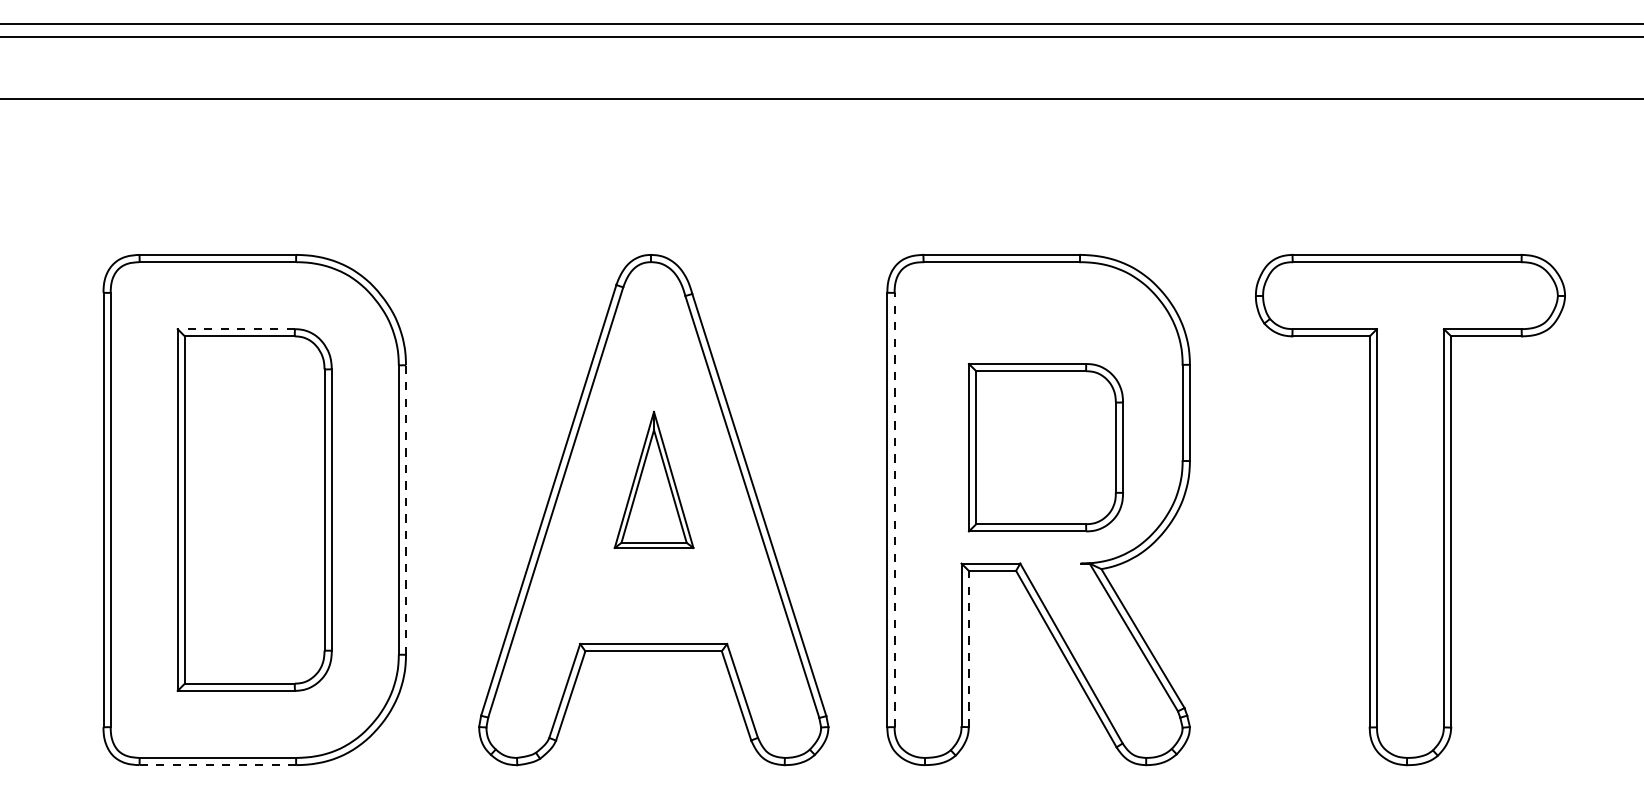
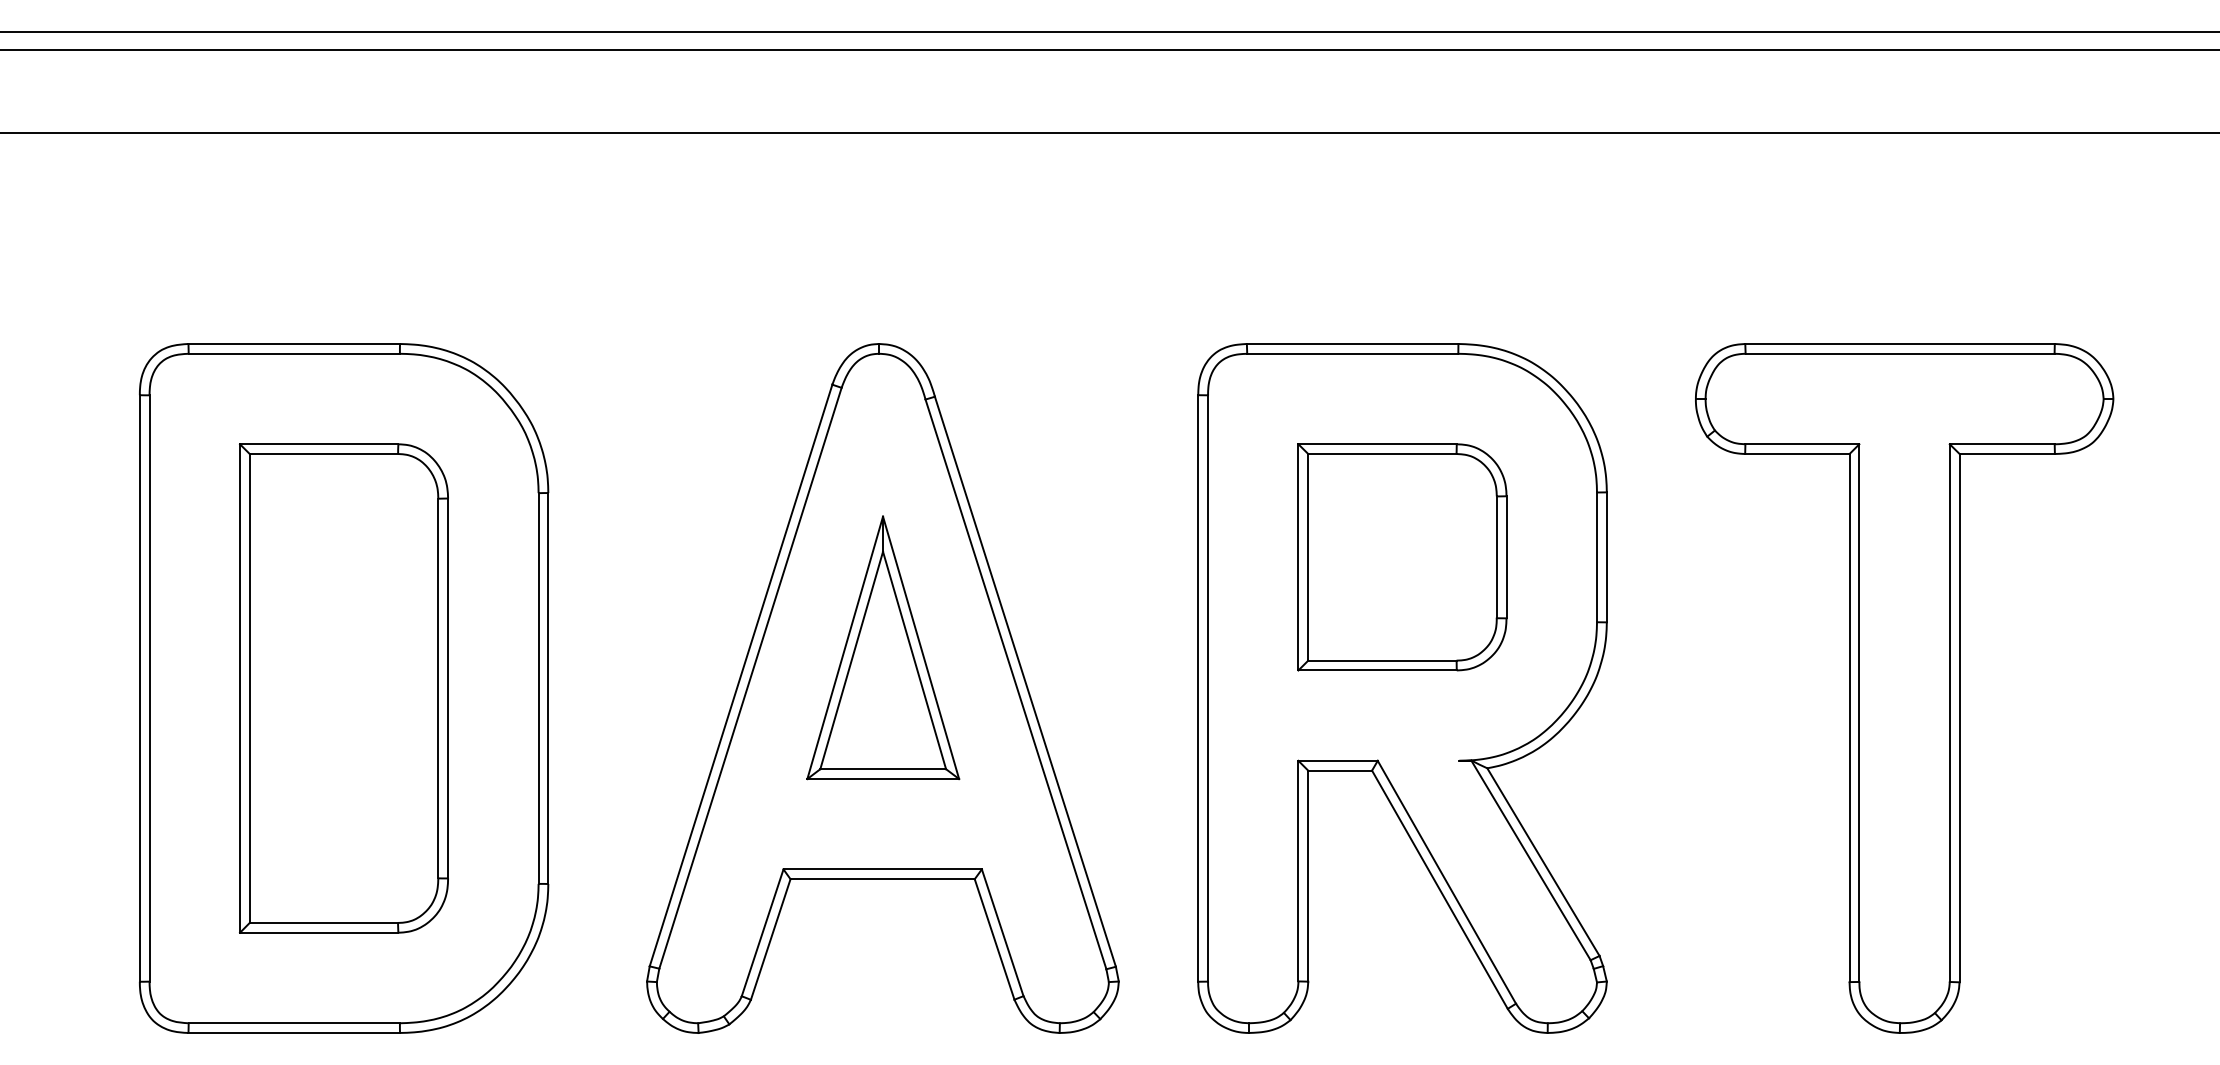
line: (235, 329) -> (318, 444), dashed -> solid
part: (1046, 447) -> (1402, 557), moved
part: (654, 479) -> (883, 647), size x1.43
line: (894, 509) -> (1208, 687), dashed -> solid
line: (406, 510) -> (548, 688), dashed -> solid
line: (969, 648) -> (1308, 875), dashed -> solid
line: (218, 764) -> (294, 1032), dashed -> solid

